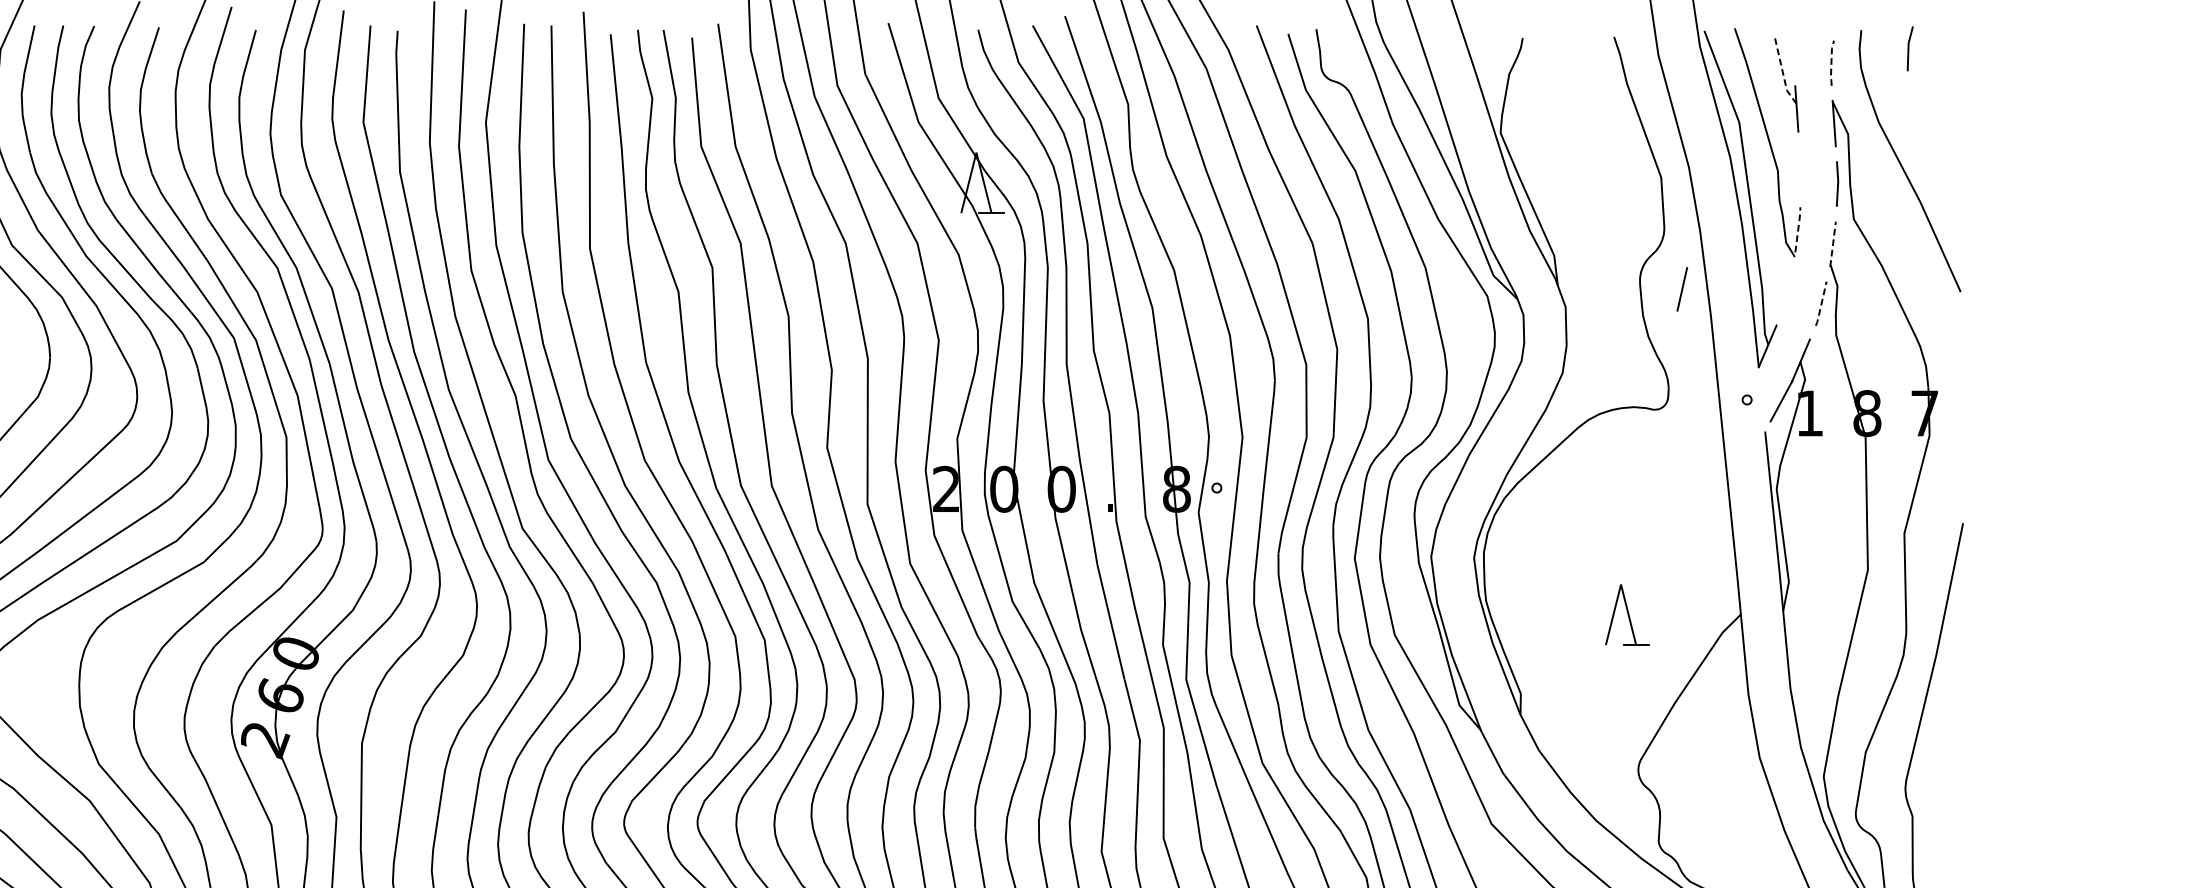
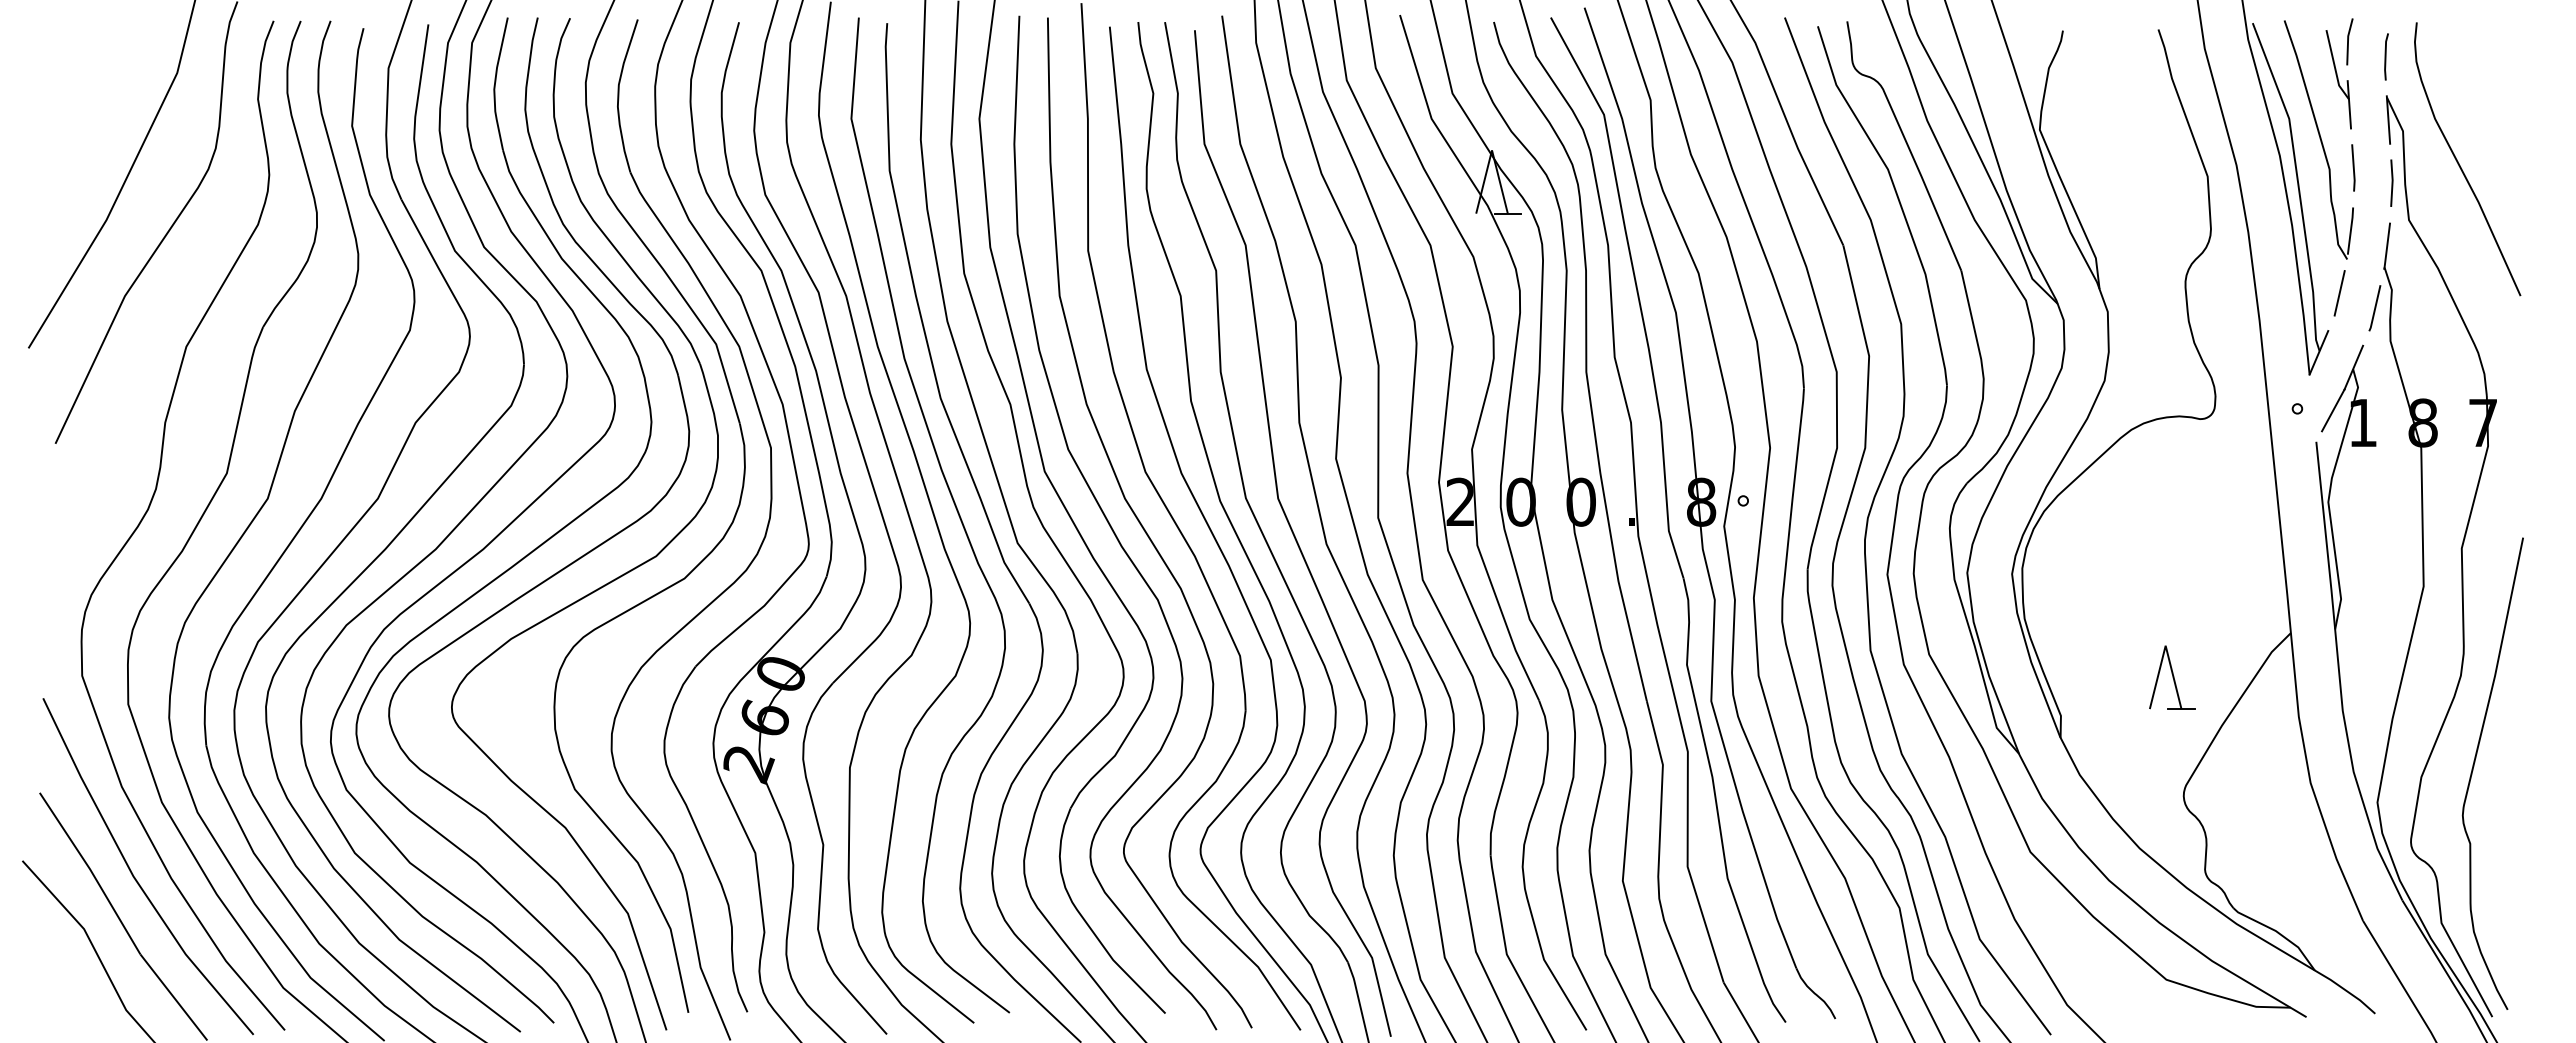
line: (1908, 48) -> (2348, 41), moved
line: (1831, 62) -> (2385, 56), dashed -> solid
line: (1782, 72) -> (2334, 66), dashed -> solid
line: (1800, 169) -> (2353, 167), added
line: (1797, 229) -> (2350, 230), dashed -> solid
line: (1833, 245) -> (2387, 247), dashed -> solid
line: (1682, 289) -> (2339, 293), moved
line: (1821, 303) -> (2375, 308), dashed -> solid
part: (1627, 614) -> (2172, 677), moved

